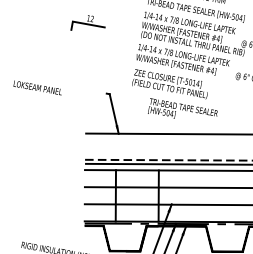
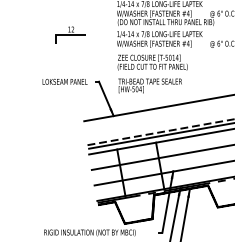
part: (88, 23) -> (70, 34), moved
text: (37, 87) -> (64, 81), moved
text: (182, 111) -> (149, 85), moved

